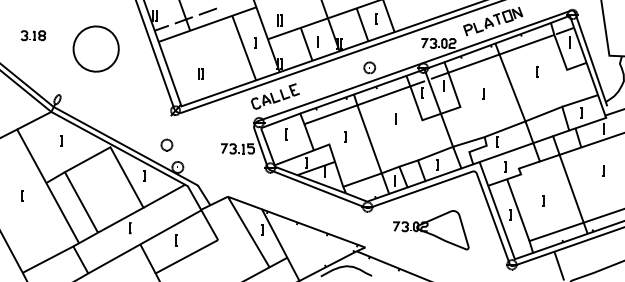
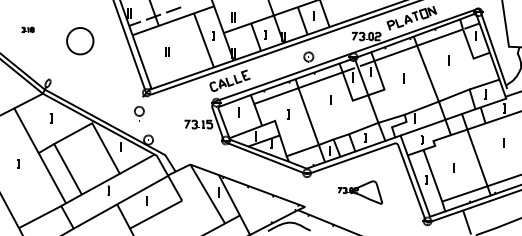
part: (33, 35) -> (27, 29), size x0.6
part: (95, 48) -> (79, 40), size x0.7
part: (200, 73) -> (167, 51), moved
part: (166, 144) -> (139, 110), moved
part: (431, 230) -> (360, 192), size x0.7

